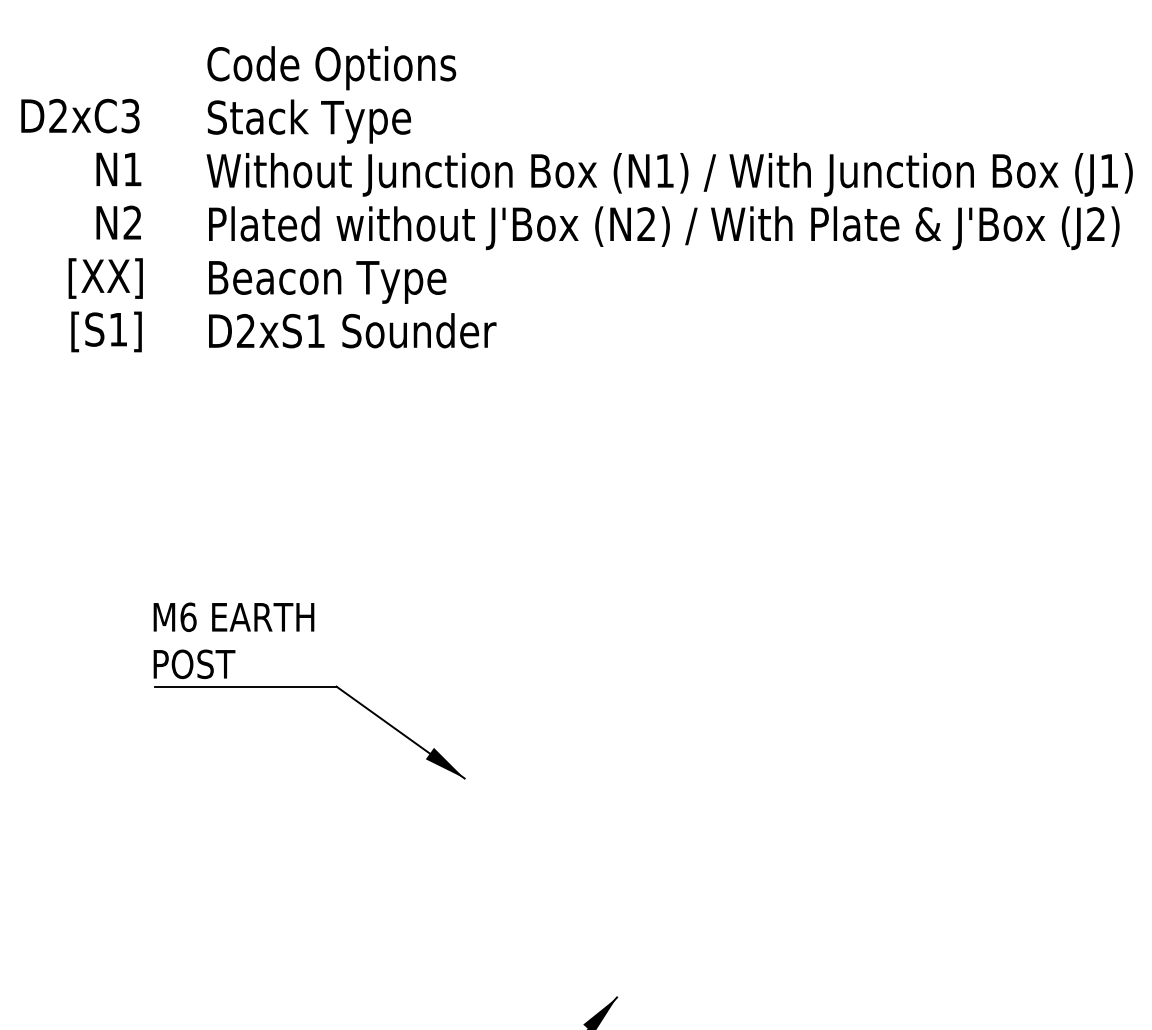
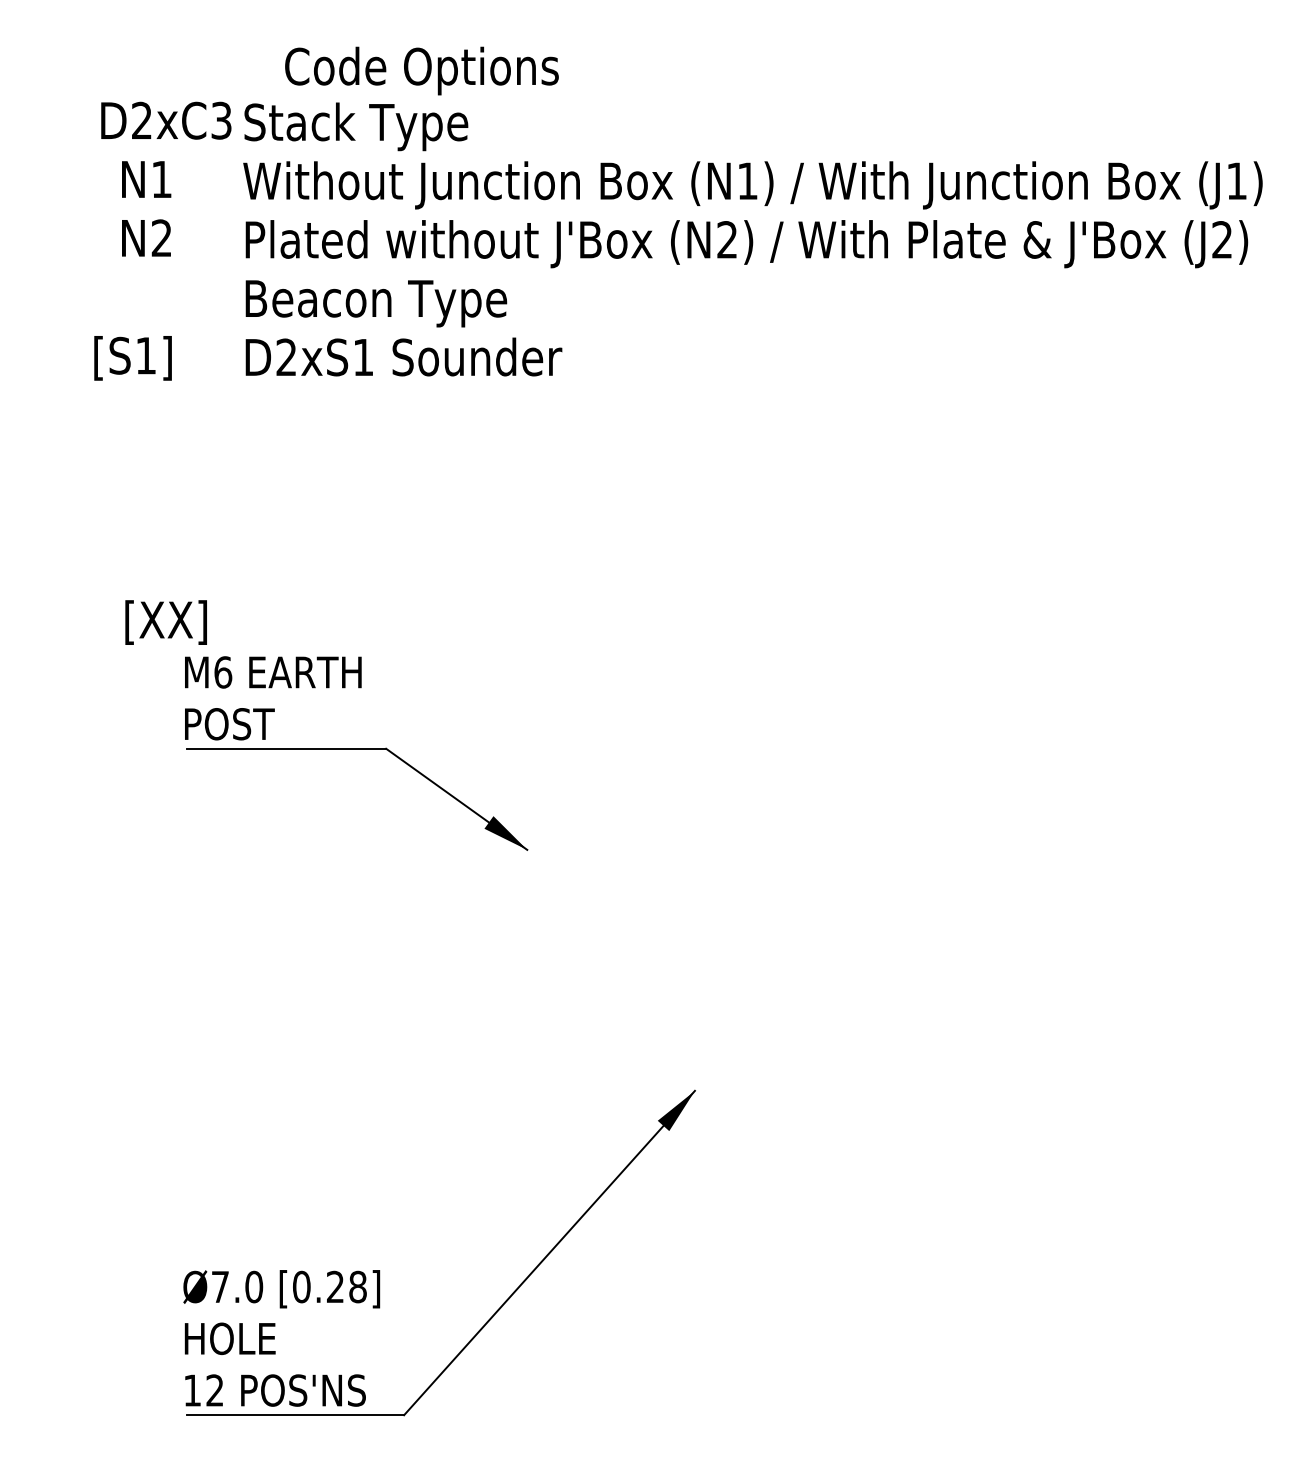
text: (331, 67) -> (421, 70), moved
text: (80, 115) -> (166, 120), moved
text: (105, 278) -> (165, 622), moved

